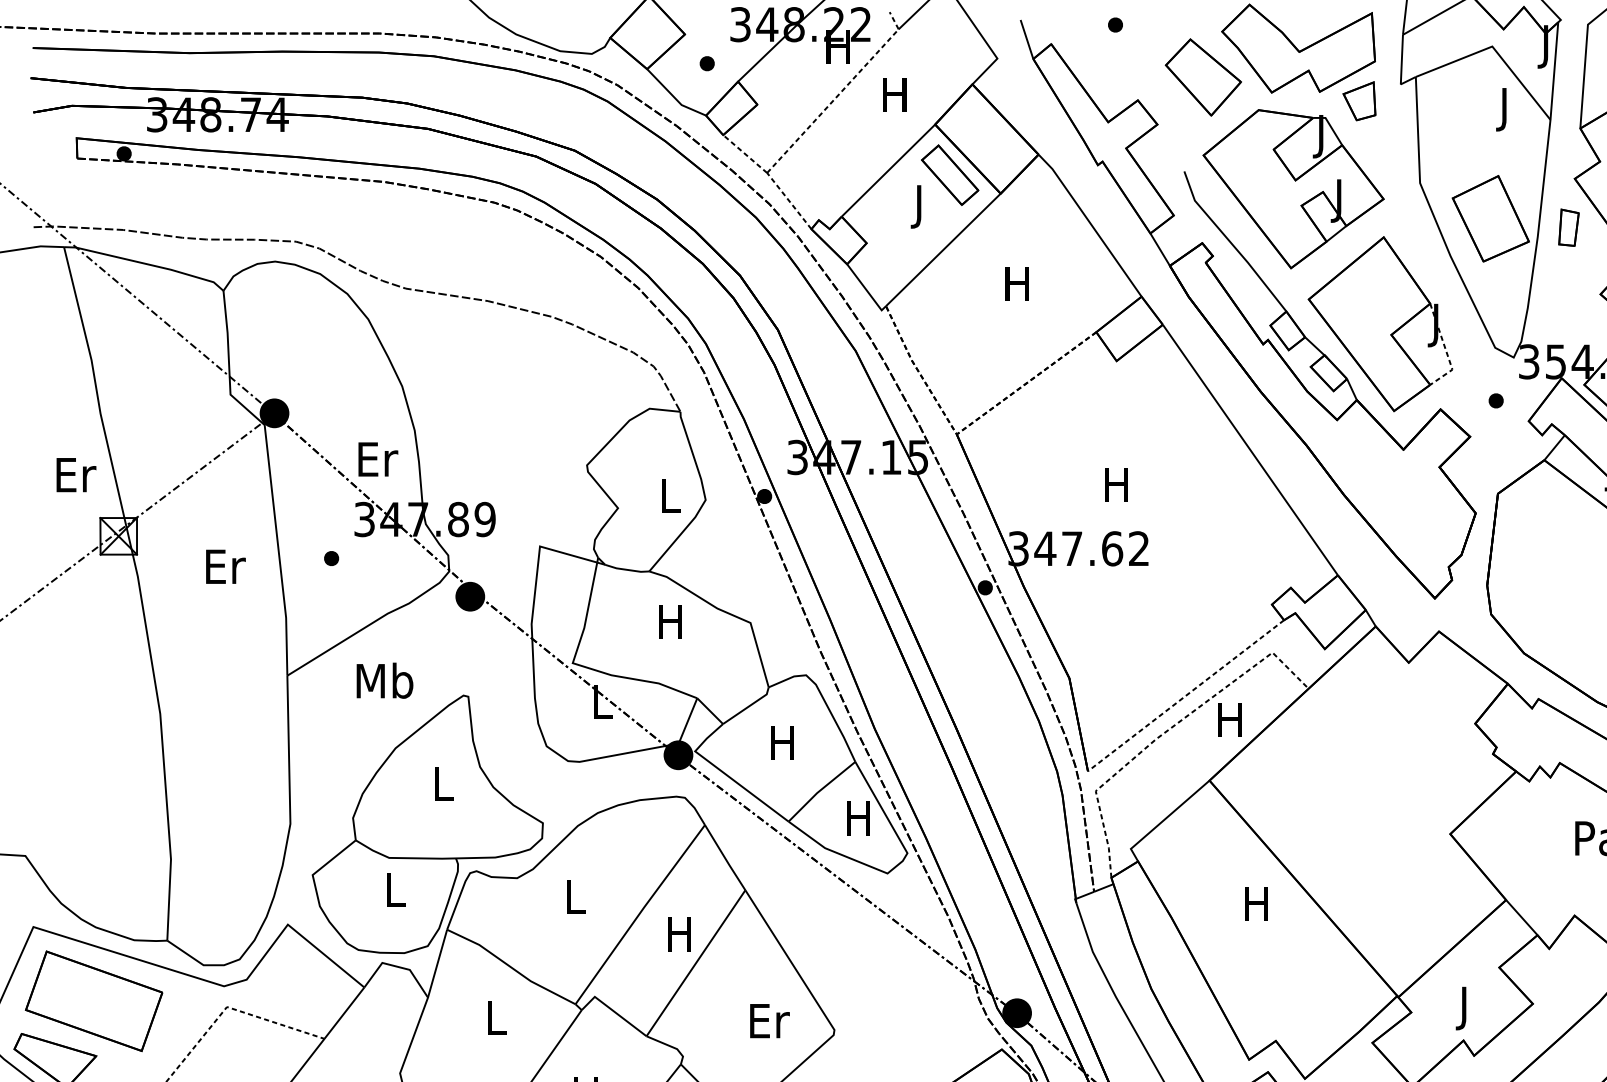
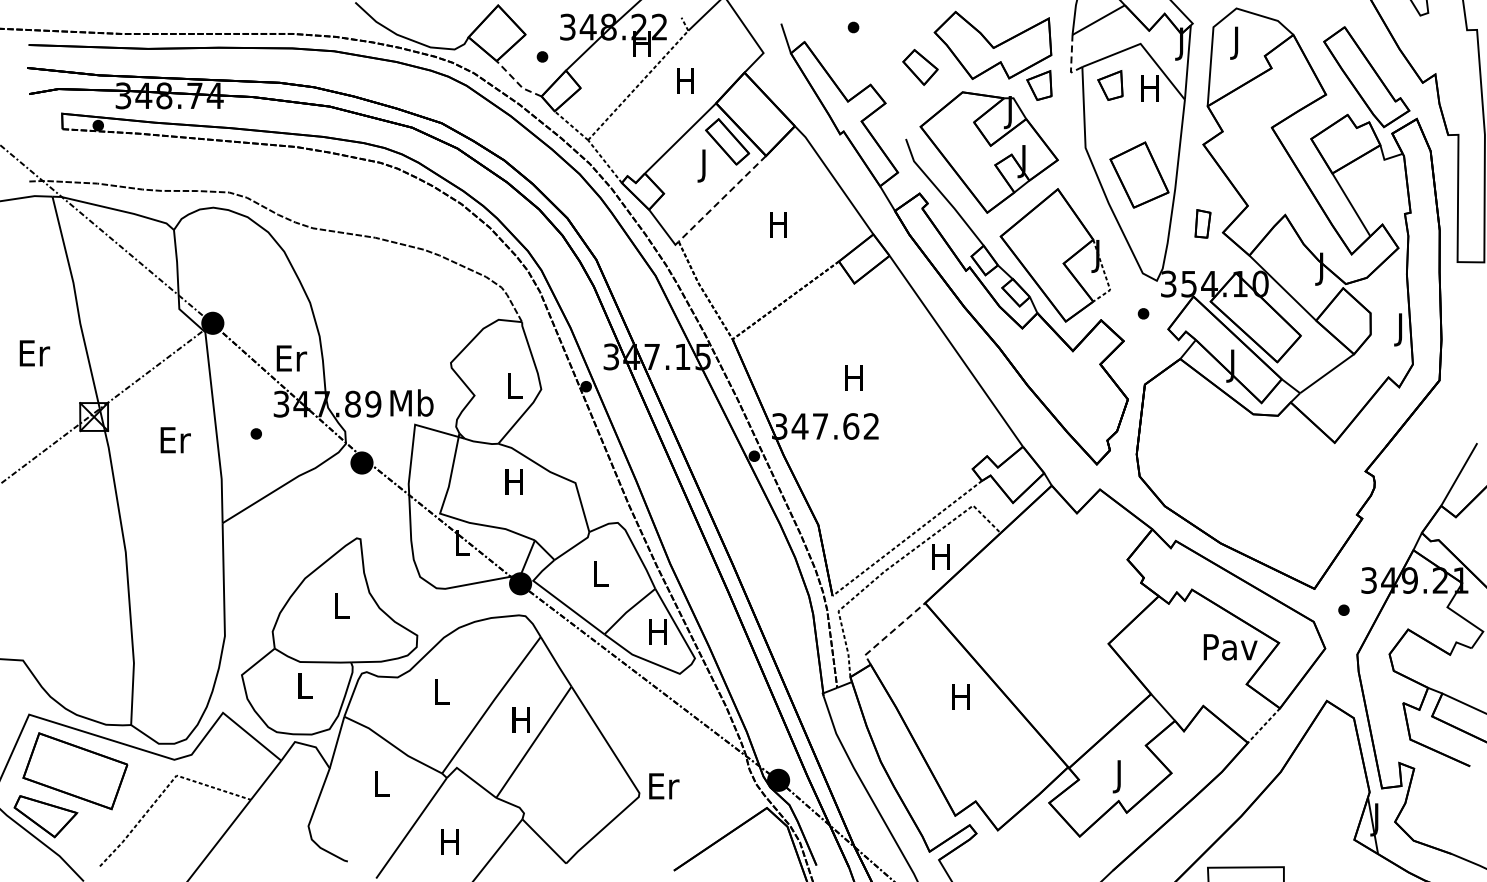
line: (1401, 68) -> (1071, 60), solid -> dashed
part: (1203, 77) -> (920, 67), size x0.6
line: (674, 97) -> (517, 82), solid -> dashed
part: (1452, 101) -> (1110, 85), added
text: (1503, 109) -> (1149, 91), J -> H
part: (1568, 227) -> (1202, 223), moved
line: (943, 250) -> (722, 199), solid -> dashed
text: (75, 475) -> (34, 353), moved
text: (384, 680) -> (411, 402), moved
text: (782, 741) -> (599, 573), H -> L
line: (1164, 820) -> (890, 633), solid -> dashed
text: (770, 1021) -> (664, 786), moved

